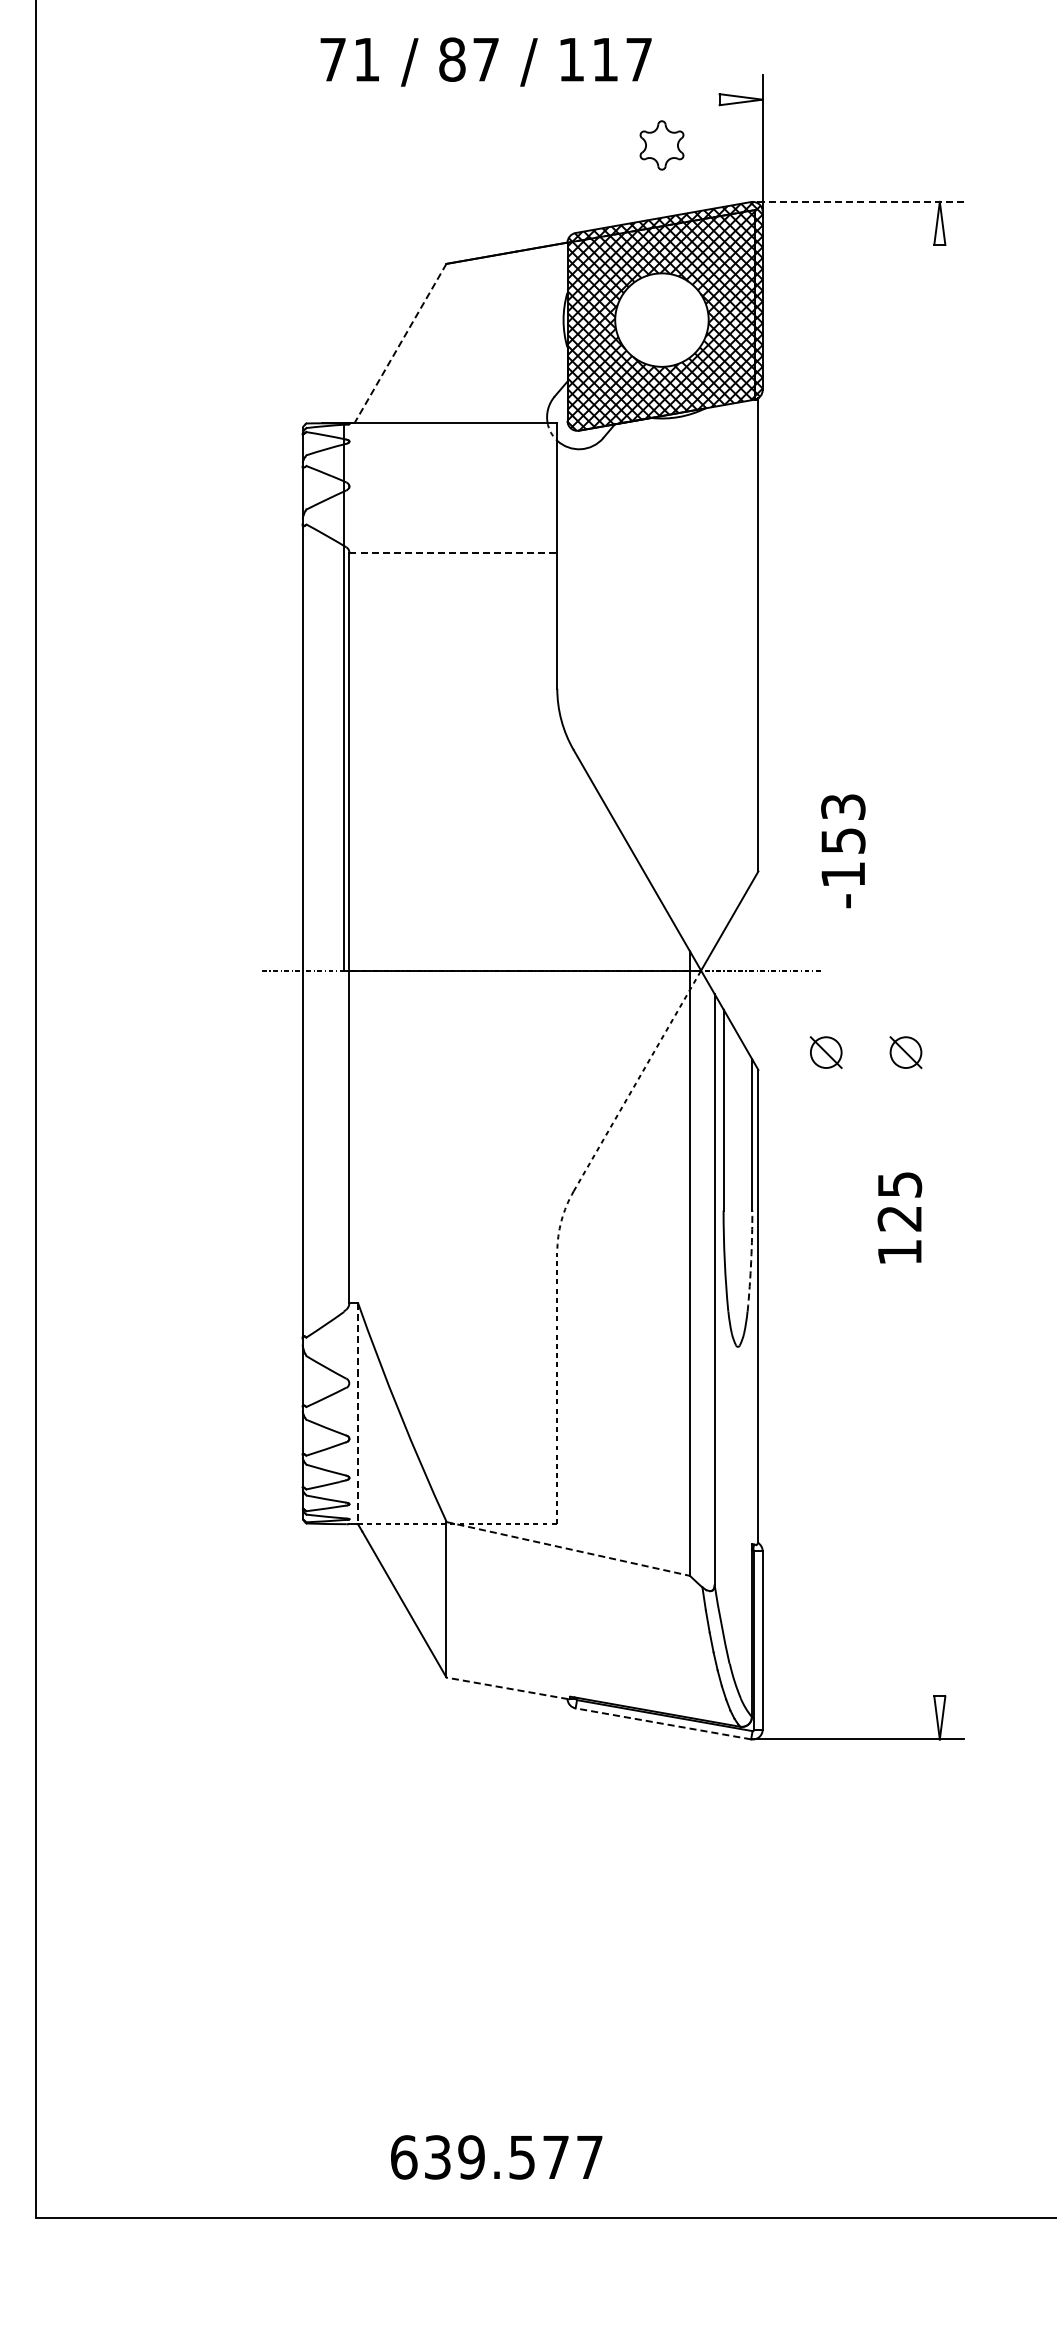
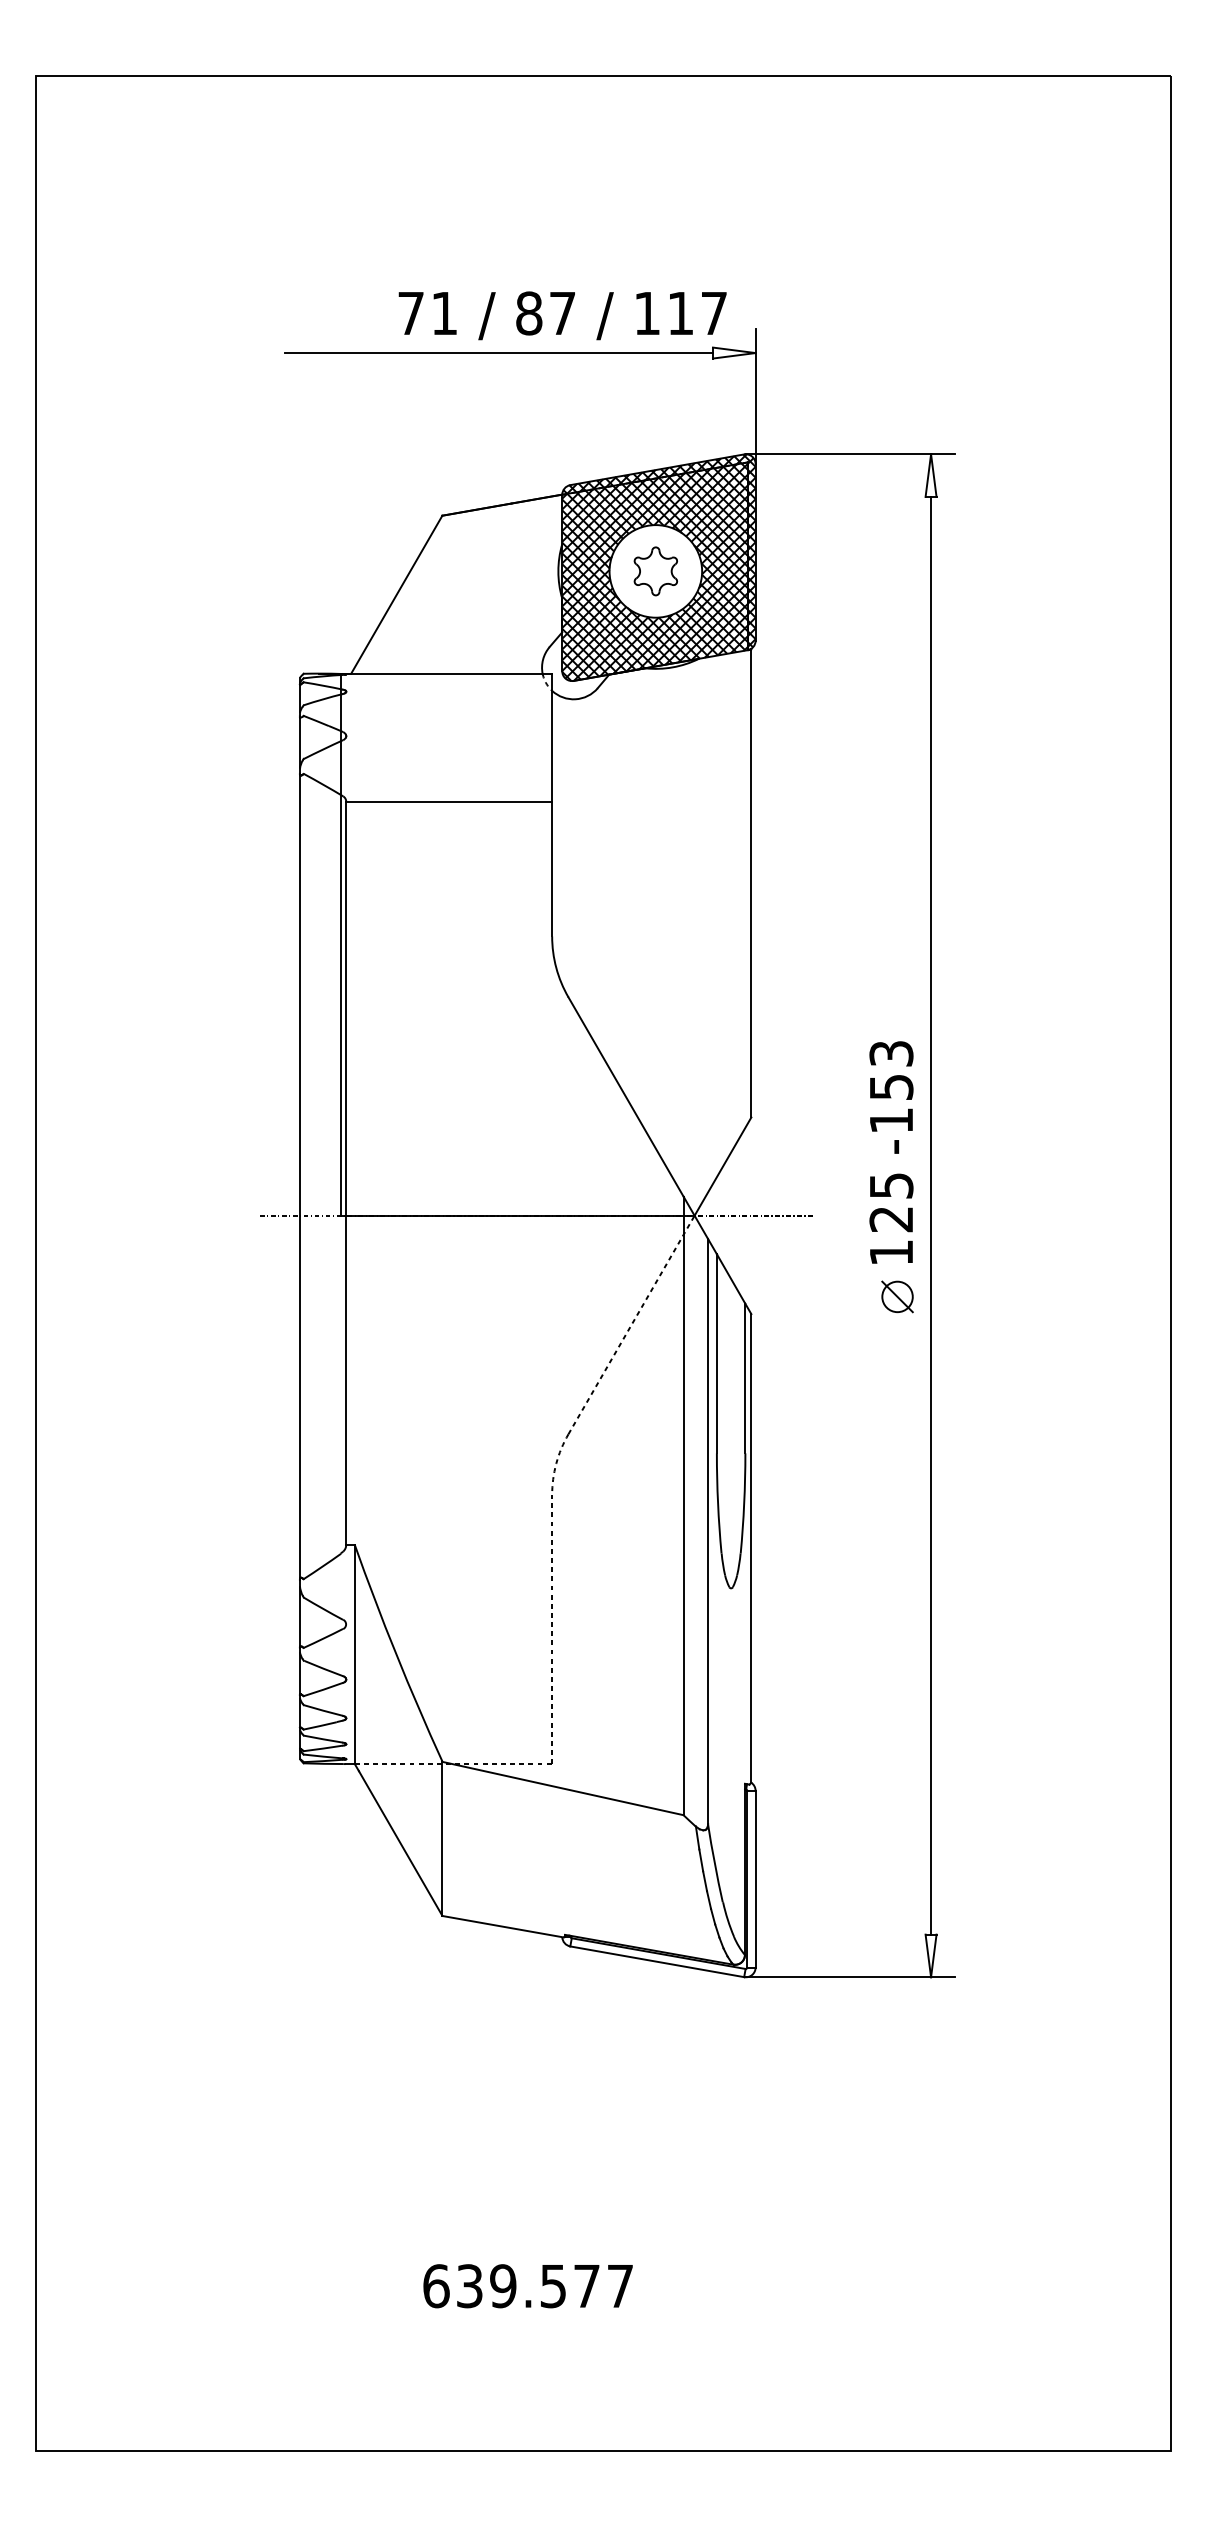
text: (485, 61) -> (562, 315), moved
line: (503, 100) -> (498, 353), added
part: (661, 145) -> (655, 571), moved
line: (858, 202) -> (850, 454), dashed -> solid
line: (400, 344) -> (396, 595), dashed -> solid
line: (453, 552) -> (449, 801), dashed -> solid
text: (843, 851) -> (891, 1097), moved
line: (940, 970) -> (931, 1215), added
part: (826, 1052) -> (818, 1296), removed
text: (899, 1217) -> (891, 1218), moved
arc: (751, 1261) -> (744, 1503), dashed -> solid
line: (357, 1413) -> (354, 1654), dashed -> solid
line: (568, 1548) -> (563, 1788), dashed -> solid
line: (507, 1688) -> (502, 1926), dashed -> solid
line: (662, 1723) -> (656, 1961), dashed -> solid
text: (496, 2157) -> (527, 2286), moved

